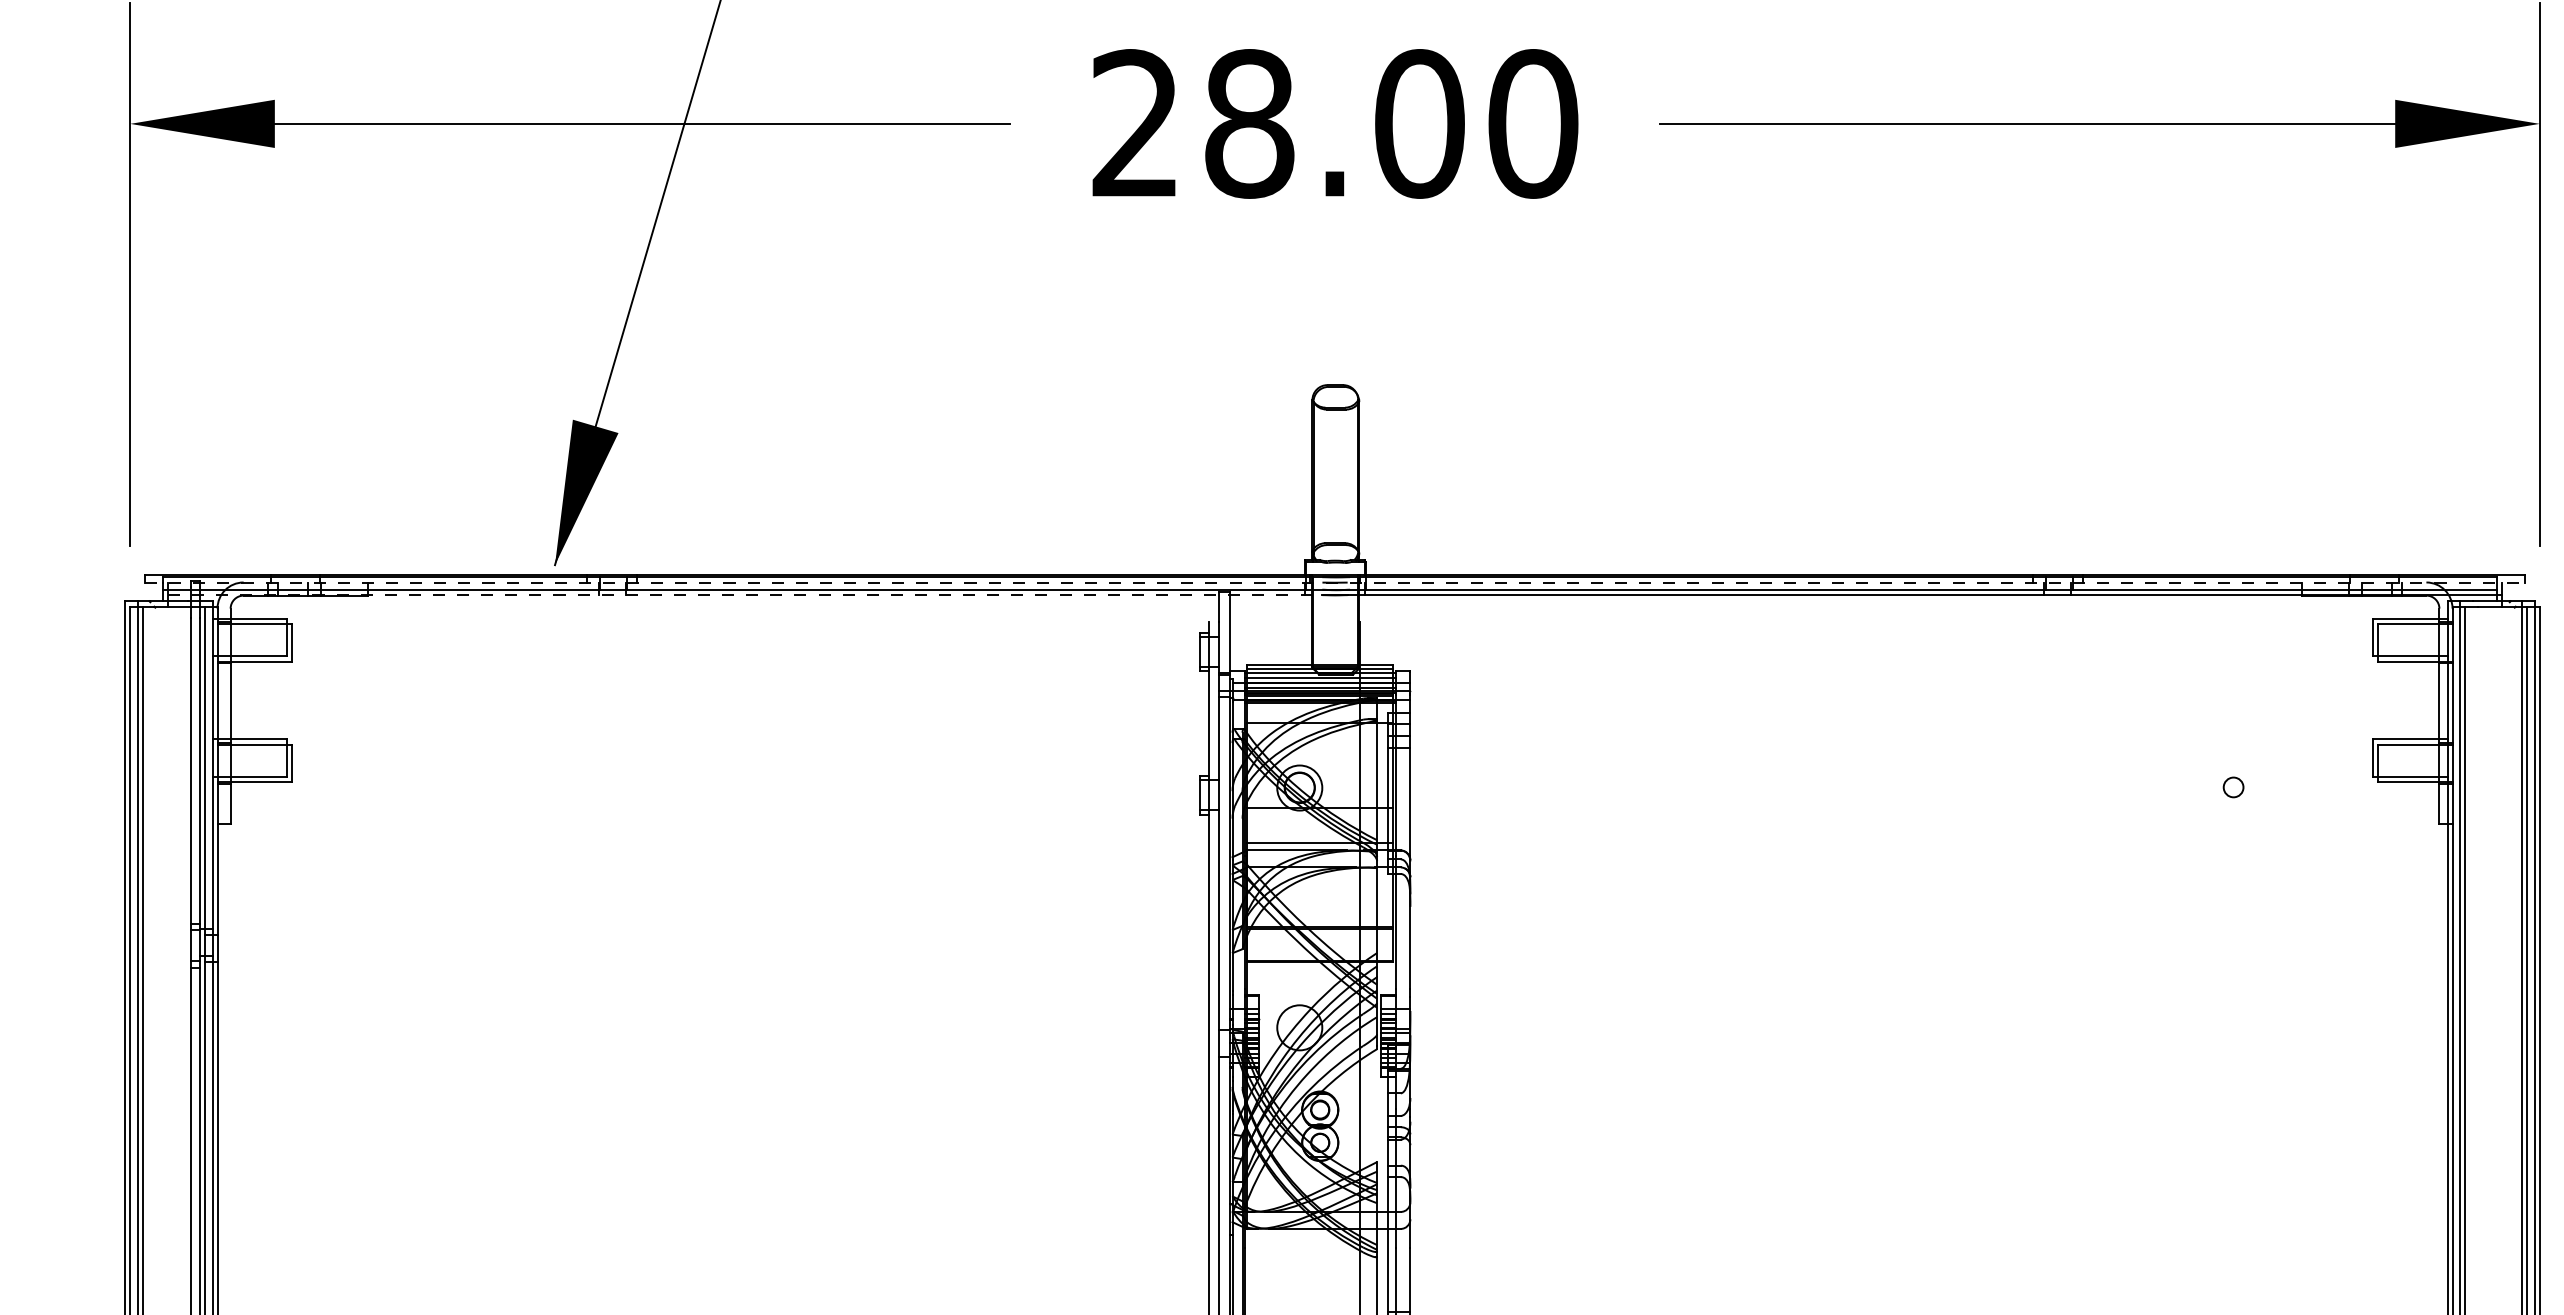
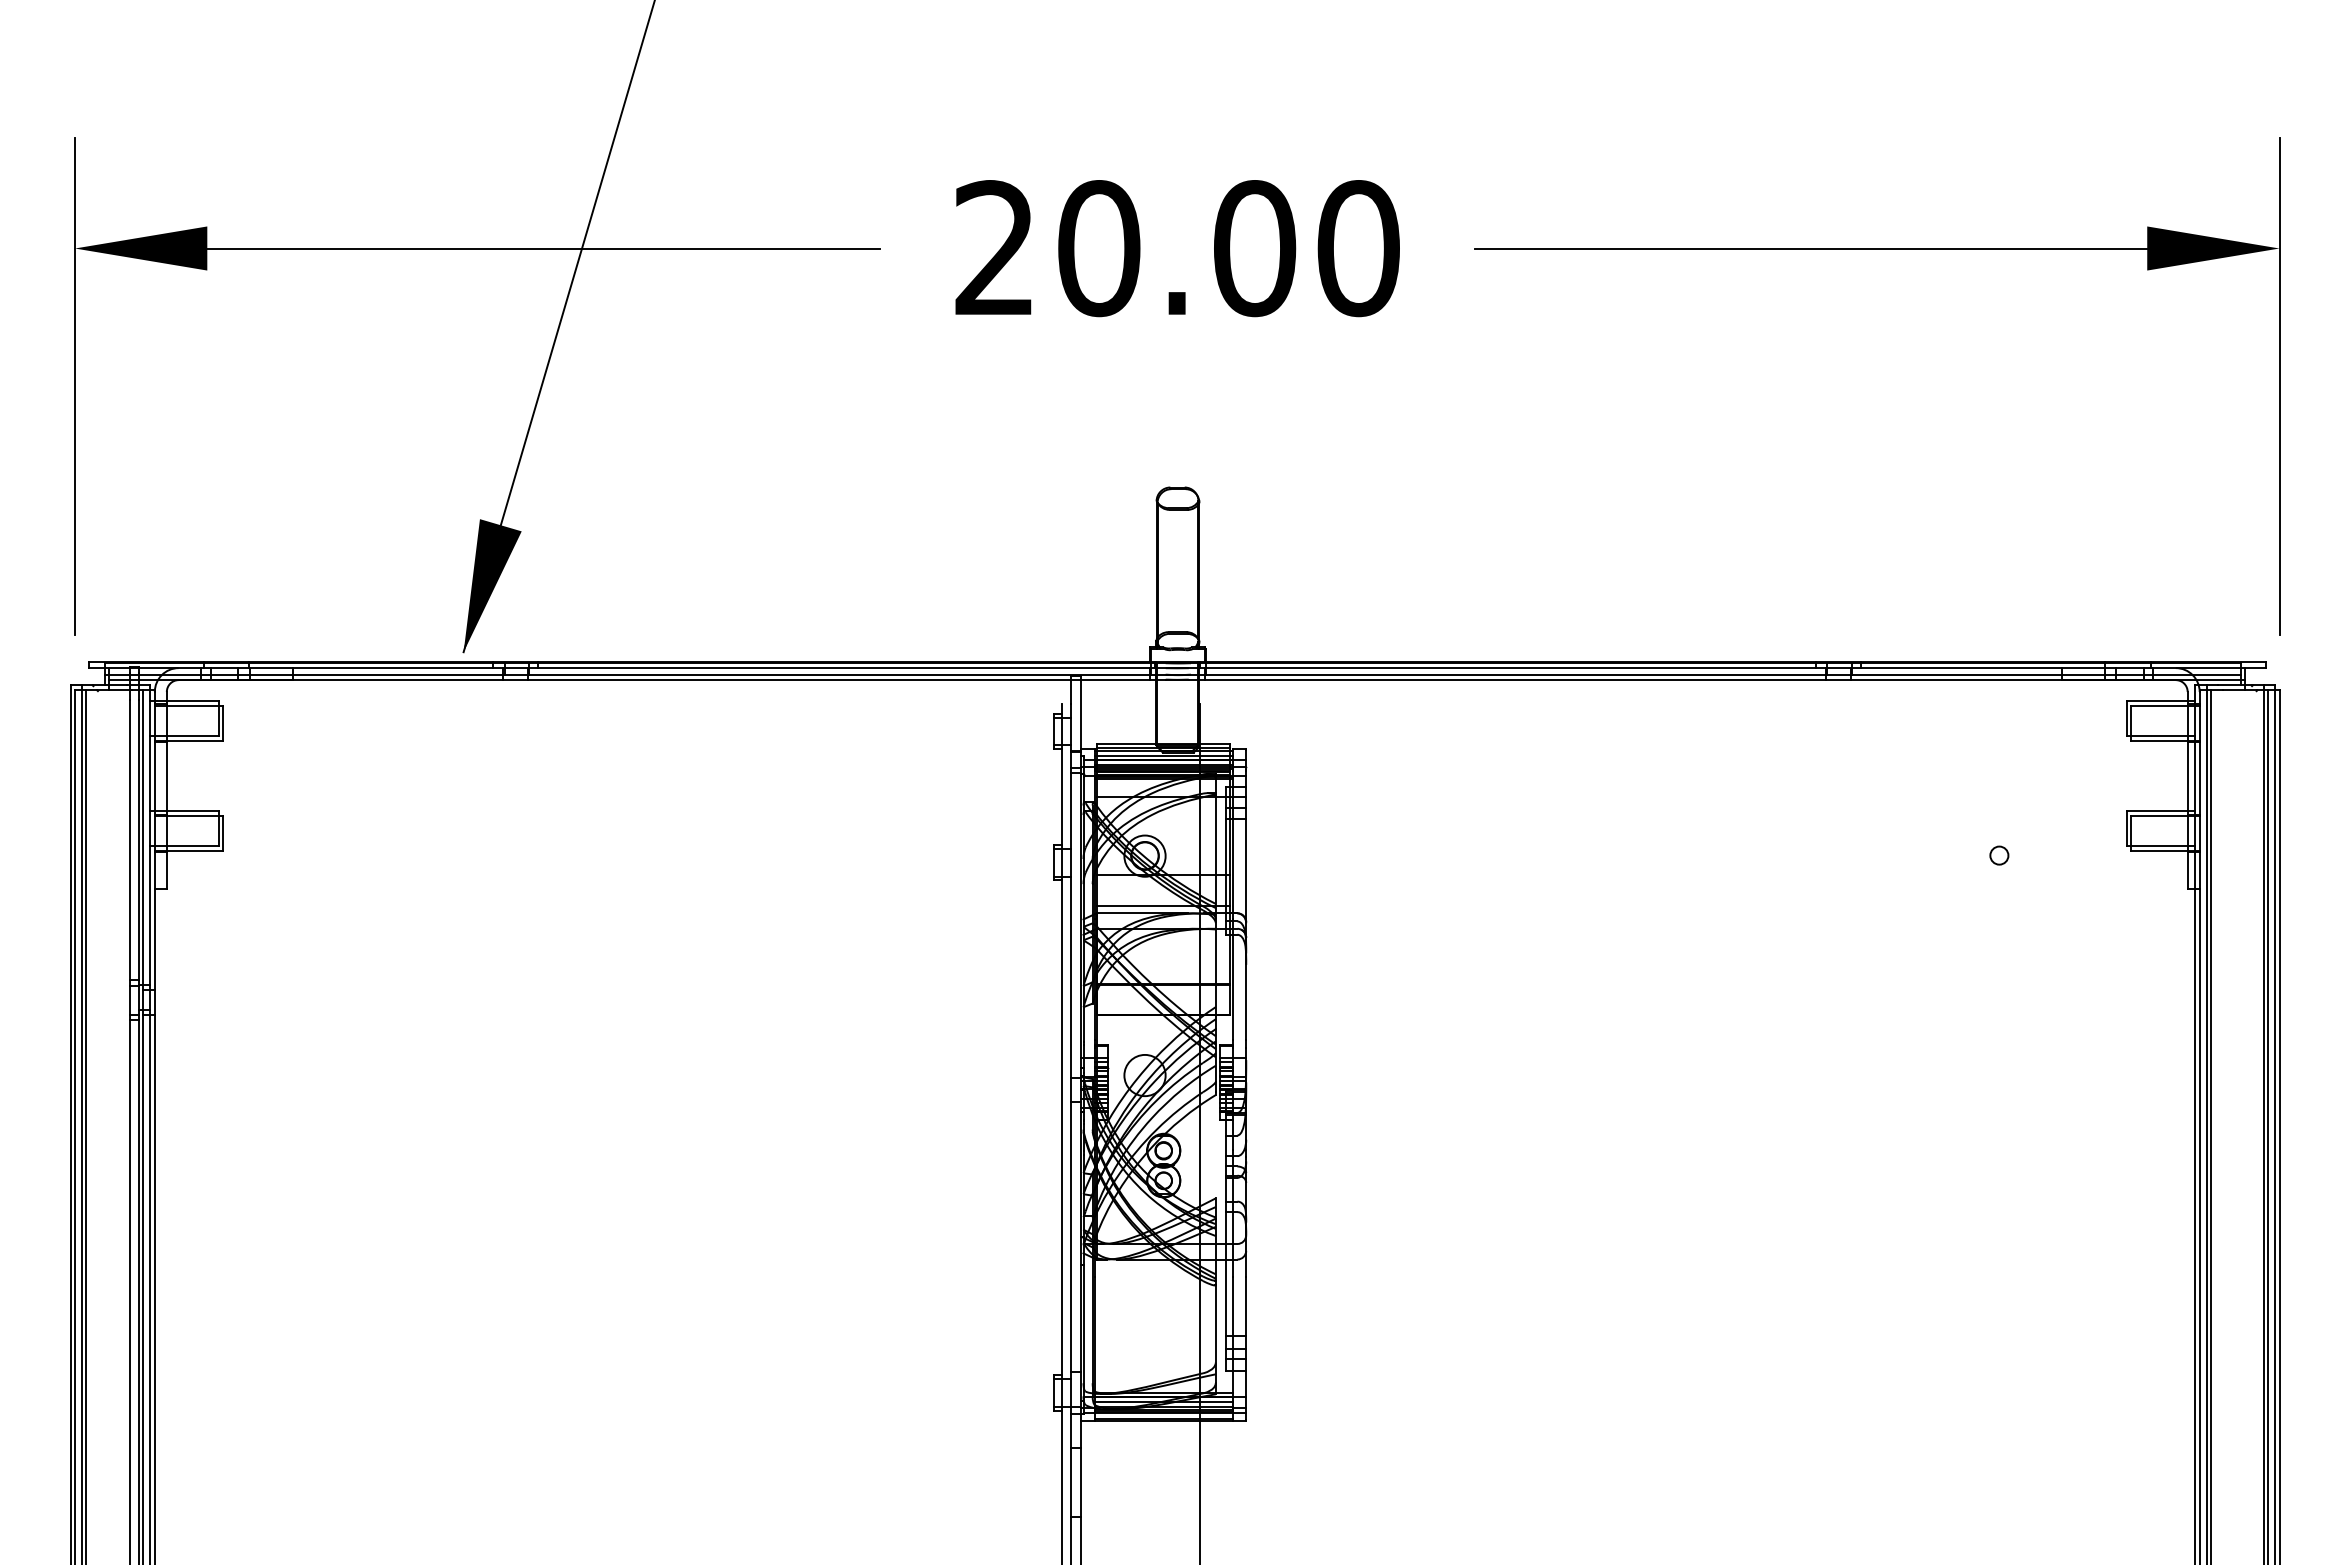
text: (1250, 123) -> (1099, 248), 28.00 -> 20.00
line: (1335, 582) -> (1177, 668), dashed -> solid
line: (746, 594) -> (638, 679), dashed -> solid

